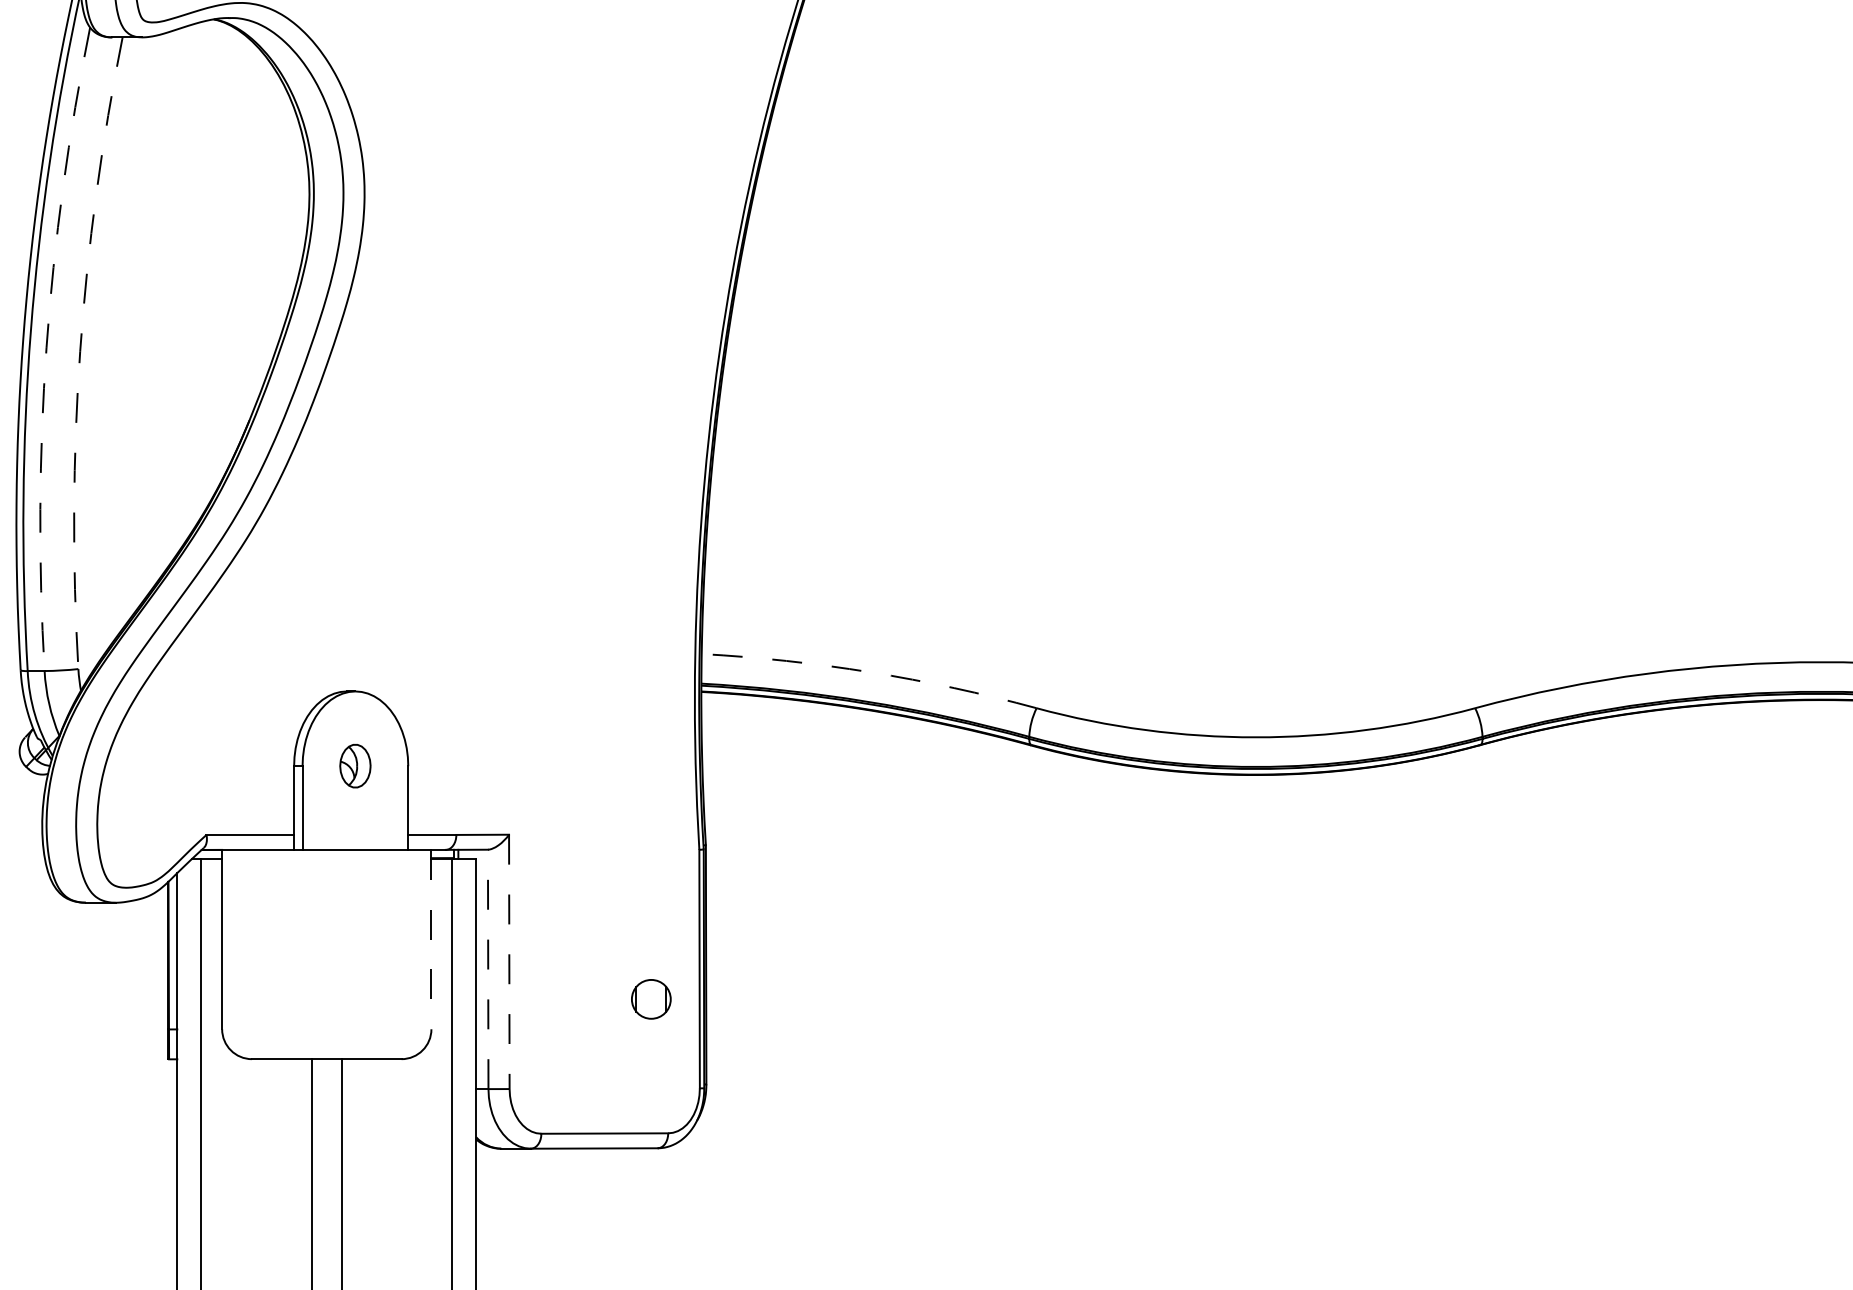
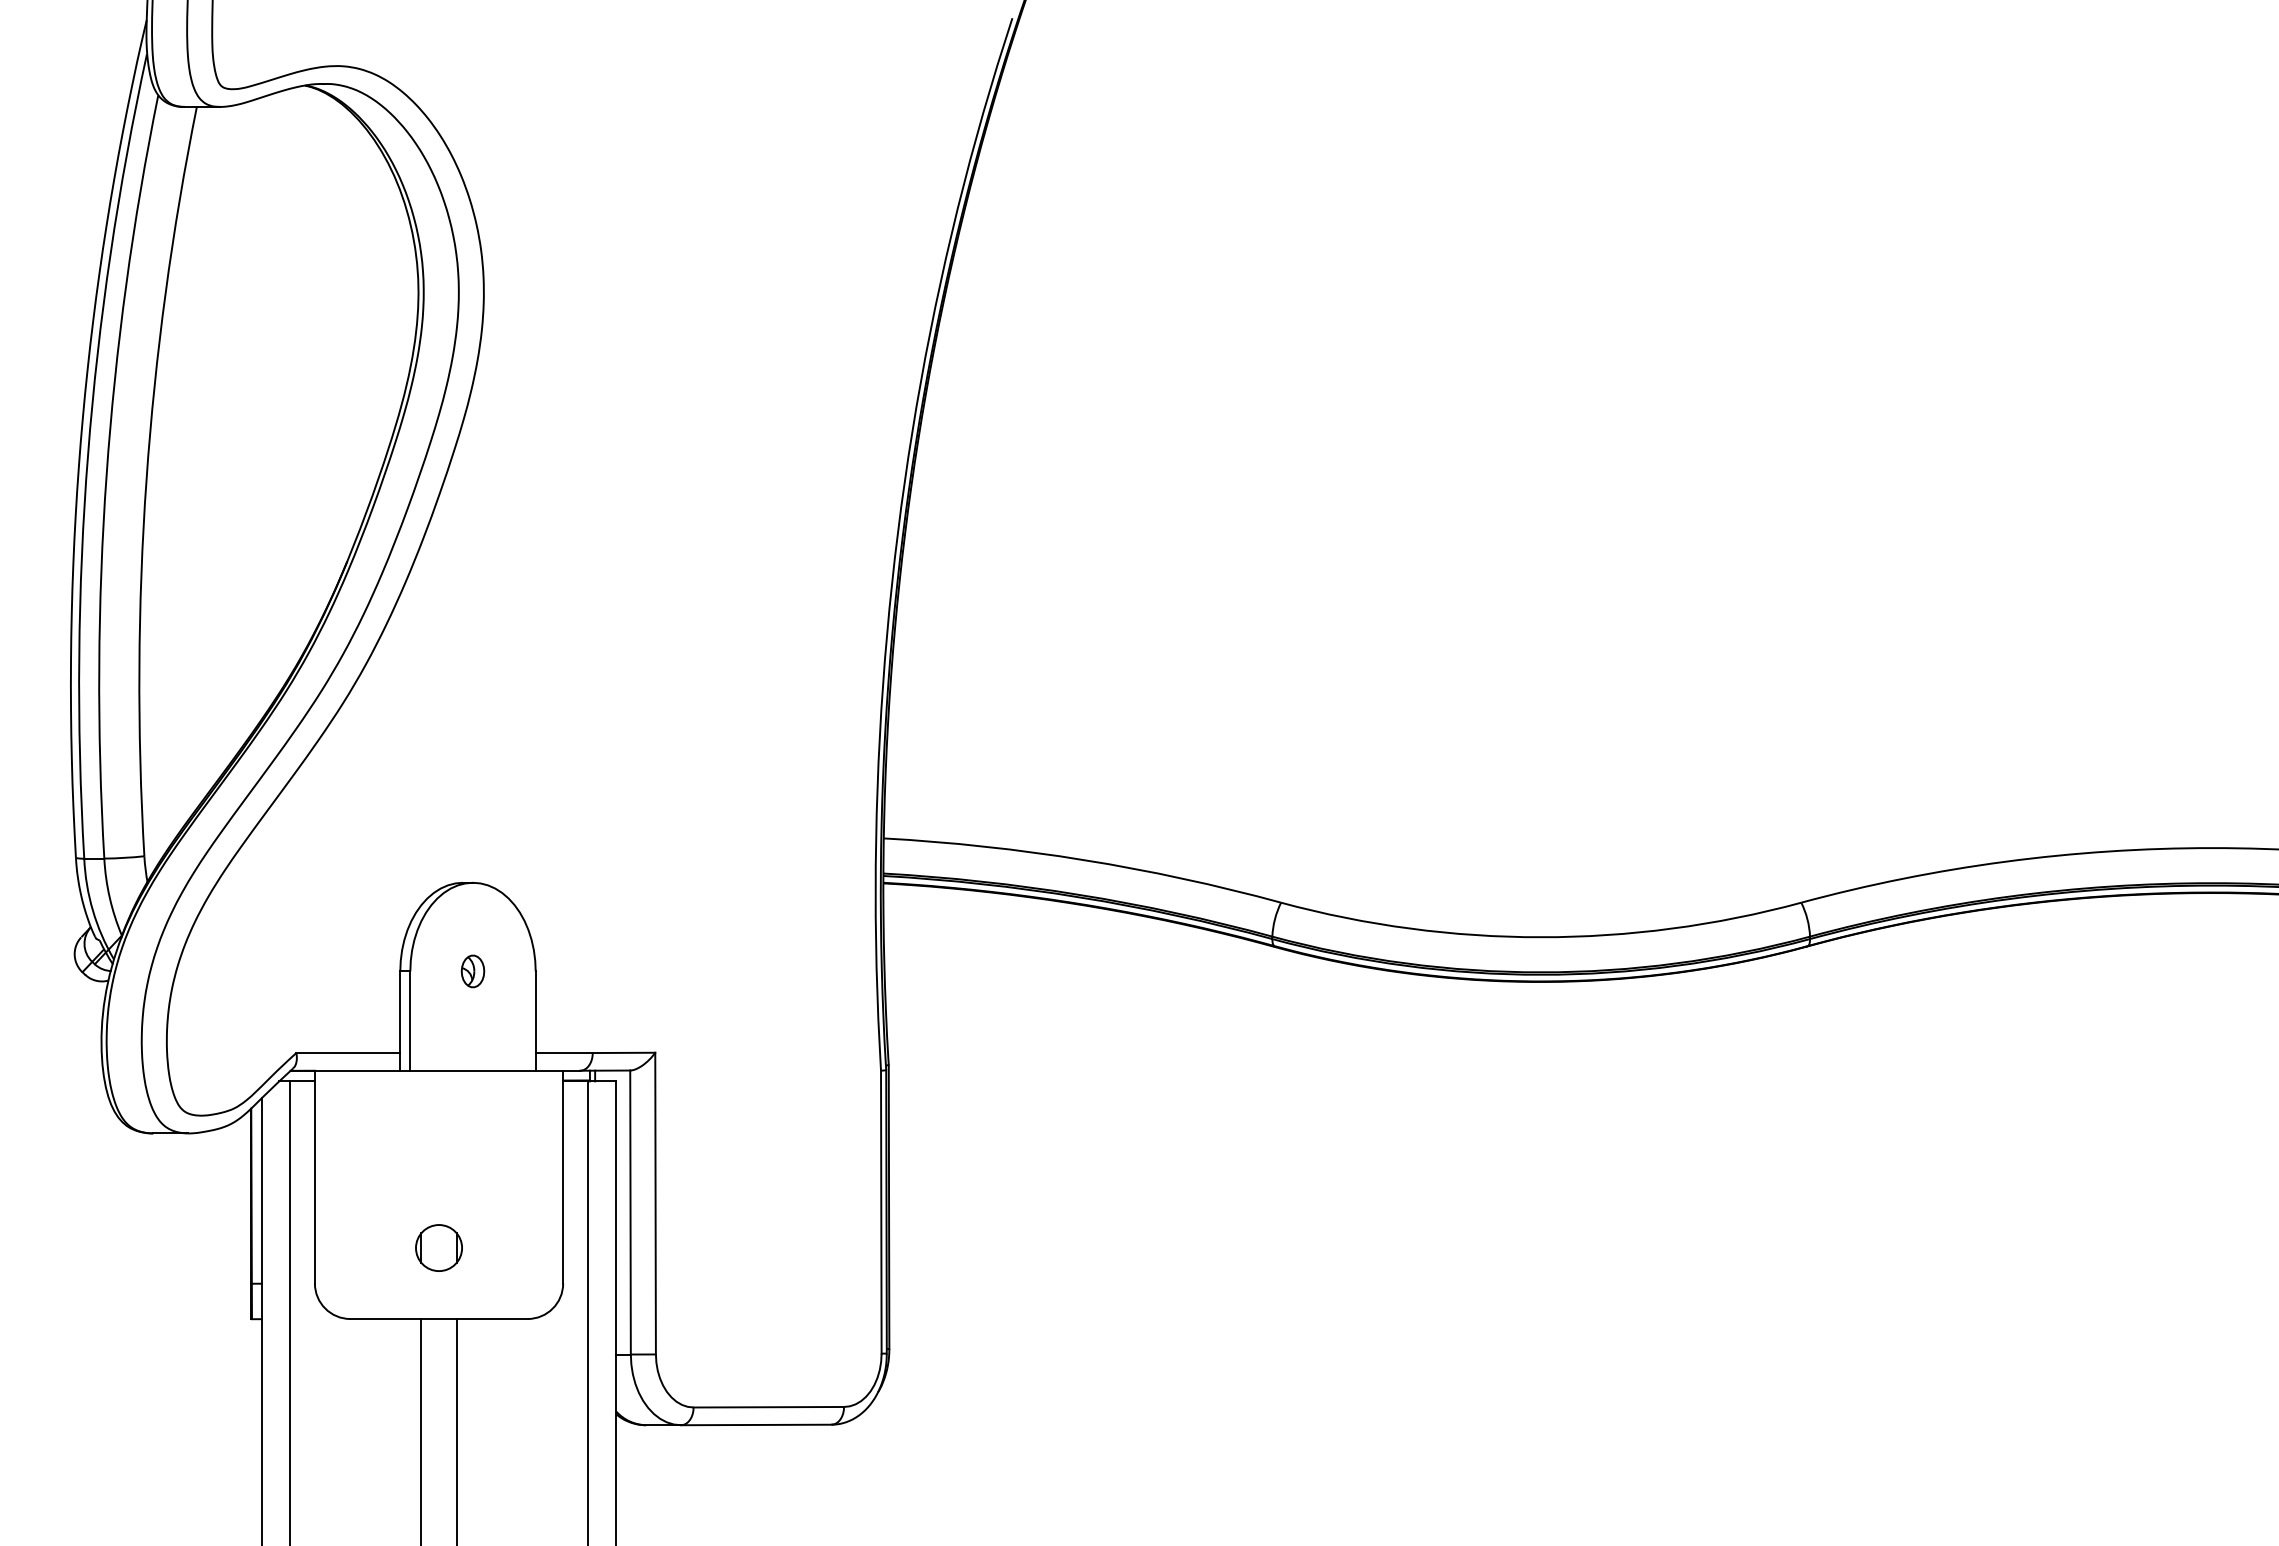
arc: (46, 348) -> (106, 475), dashed -> solid
arc: (80, 351) -> (146, 479), dashed -> solid
arc: (870, 672) -> (1084, 860), dashed -> solid
part: (354, 766) -> (472, 971), size x0.62
line: (431, 939) -> (563, 1177), dashed -> solid
line: (509, 961) -> (655, 1203), dashed -> solid
line: (488, 969) -> (630, 1212), dashed -> solid
part: (650, 998) -> (438, 1247), moved

